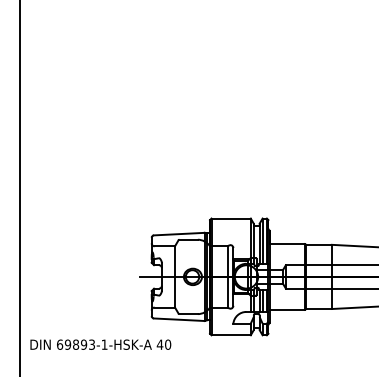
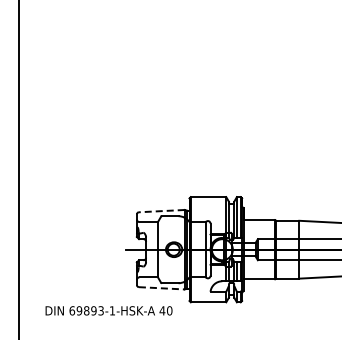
line: (178, 234) -> (161, 211), solid -> dashed
line: (178, 319) -> (161, 288), solid -> dashed
text: (100, 344) -> (108, 310), moved

